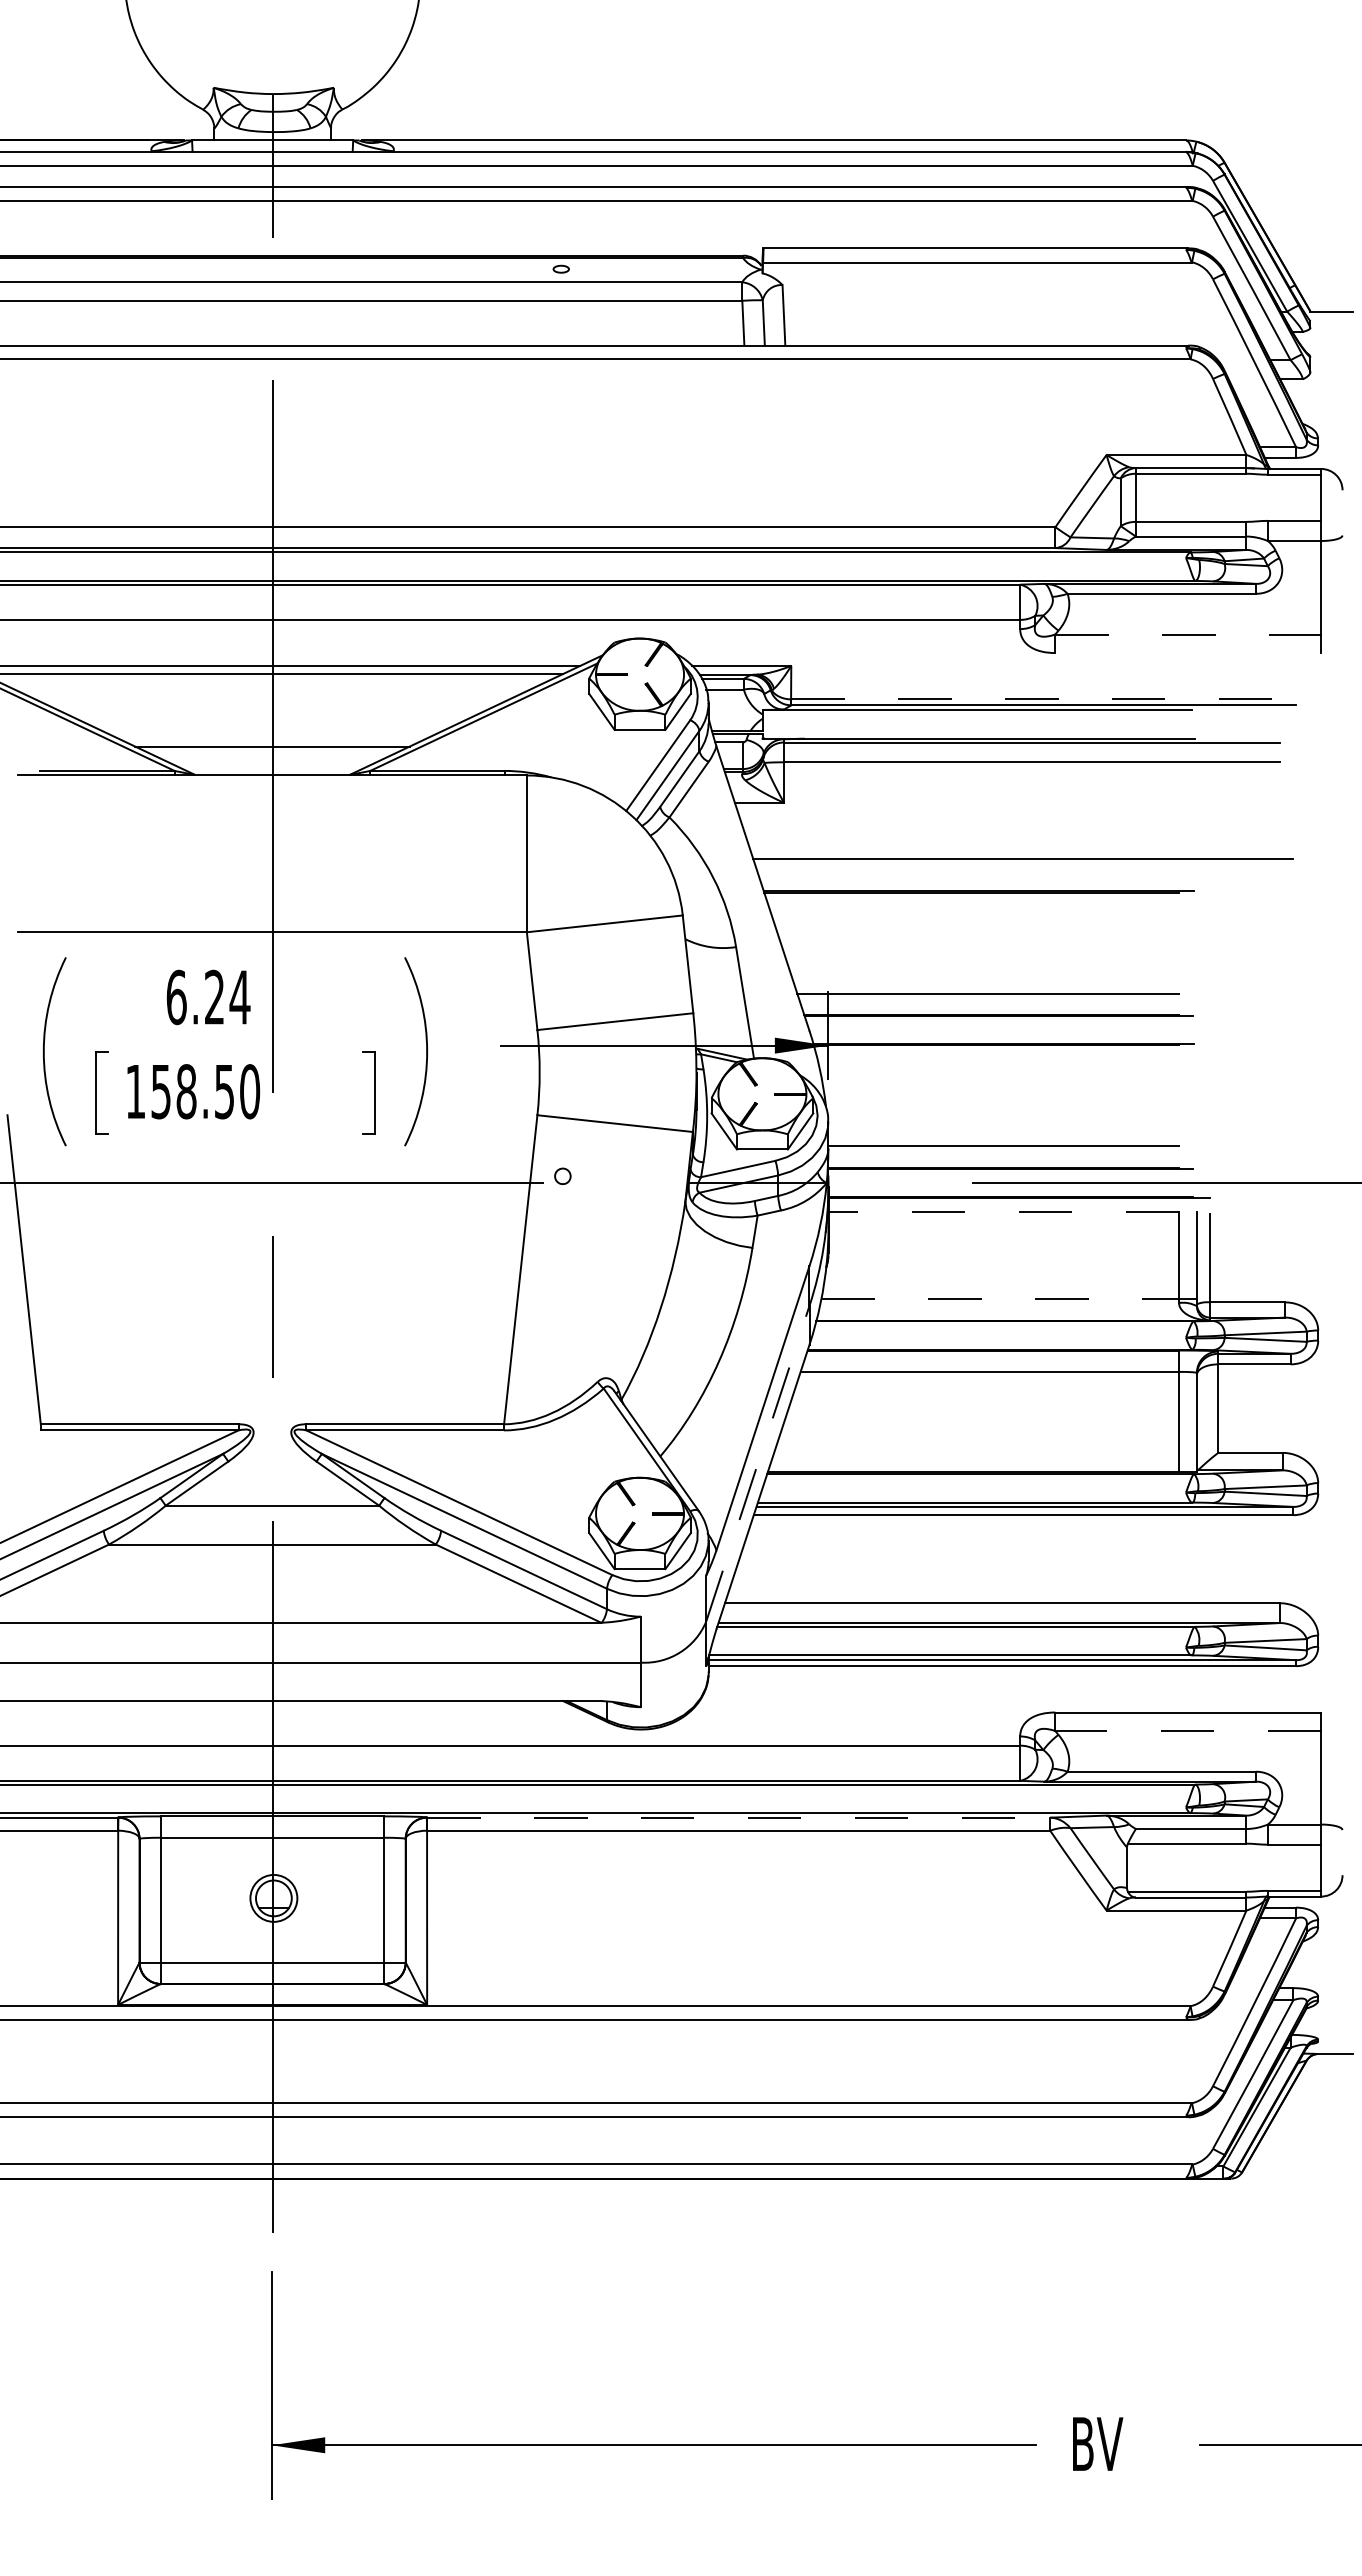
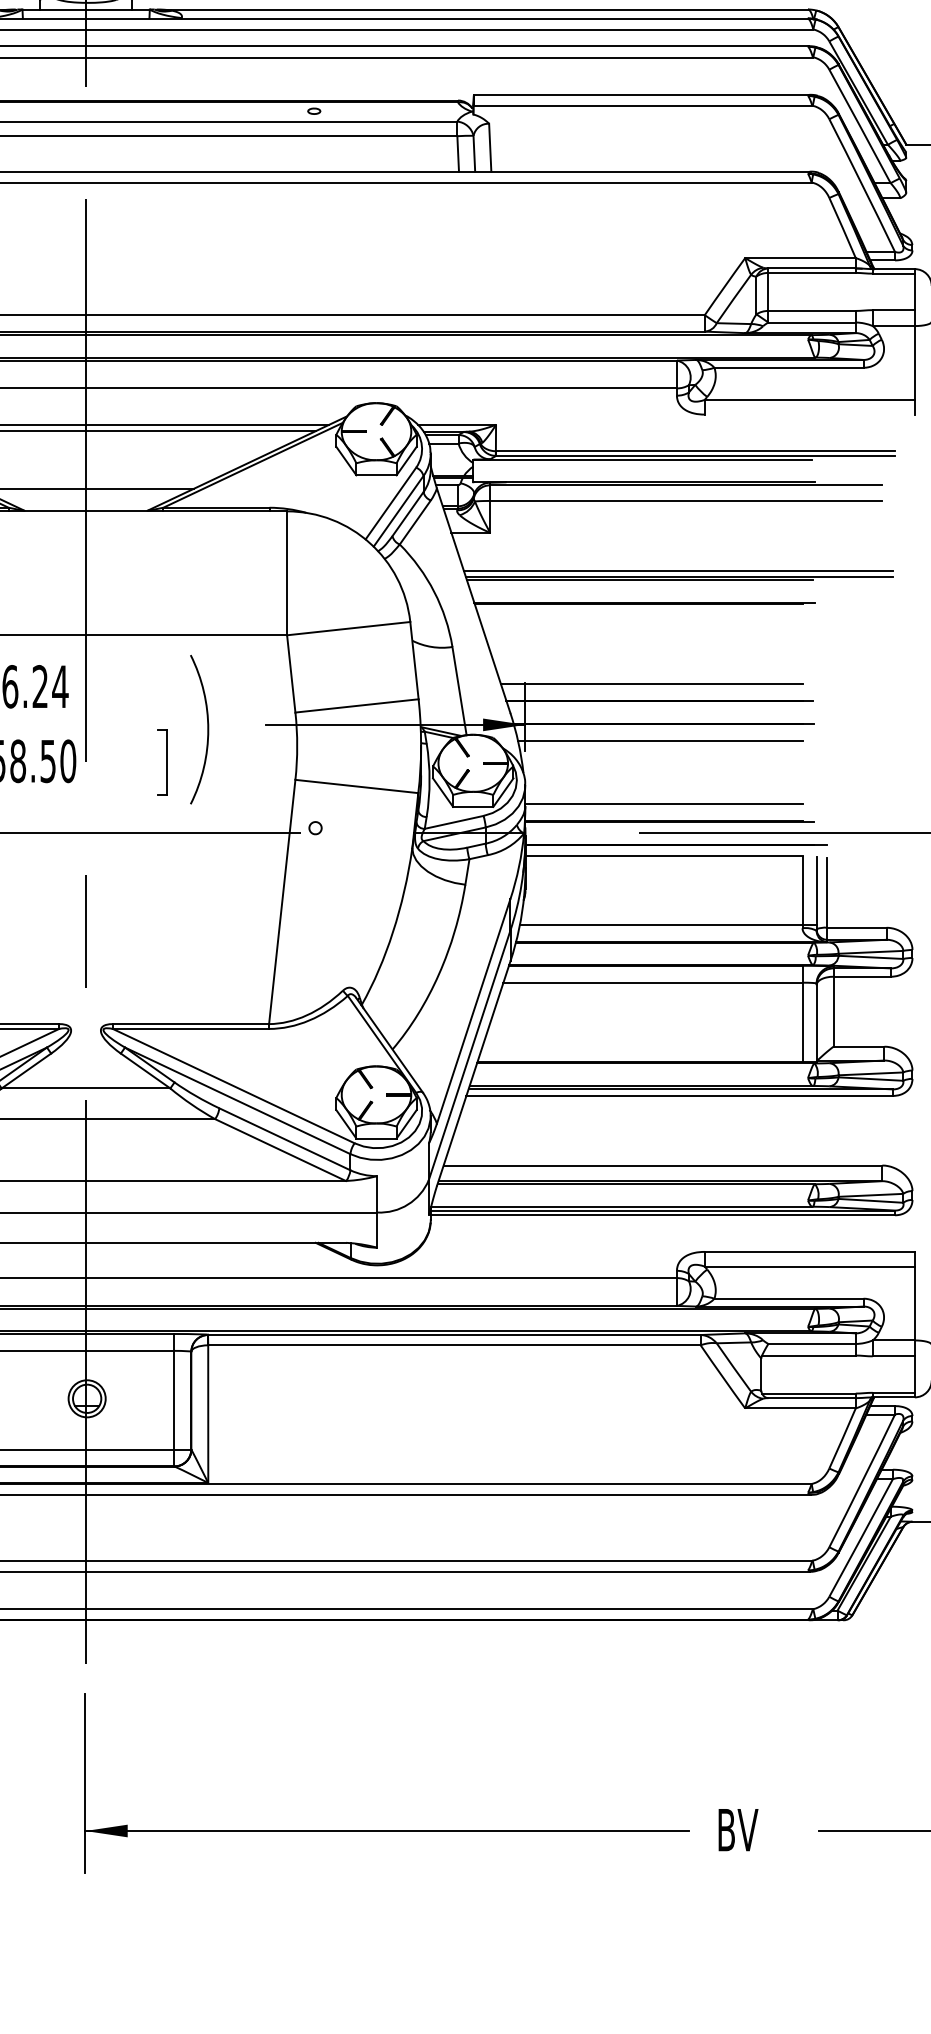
line: (1188, 634) -> (809, 399), dashed -> solid
line: (1044, 699) -> (696, 451), dashed -> solid
line: (1021, 850) -> (677, 570), added
line: (973, 862) -> (640, 580), added
line: (999, 1066) -> (660, 741), added
line: (1003, 1211) -> (663, 855), dashed -> solid
line: (1000, 1299) -> (661, 925), dashed -> solid
line: (757, 1463) -> (469, 1055), dashed -> solid
line: (1188, 1731) -> (809, 1266), dashed -> solid
line: (739, 1817) -> (455, 1334), dashed -> solid

